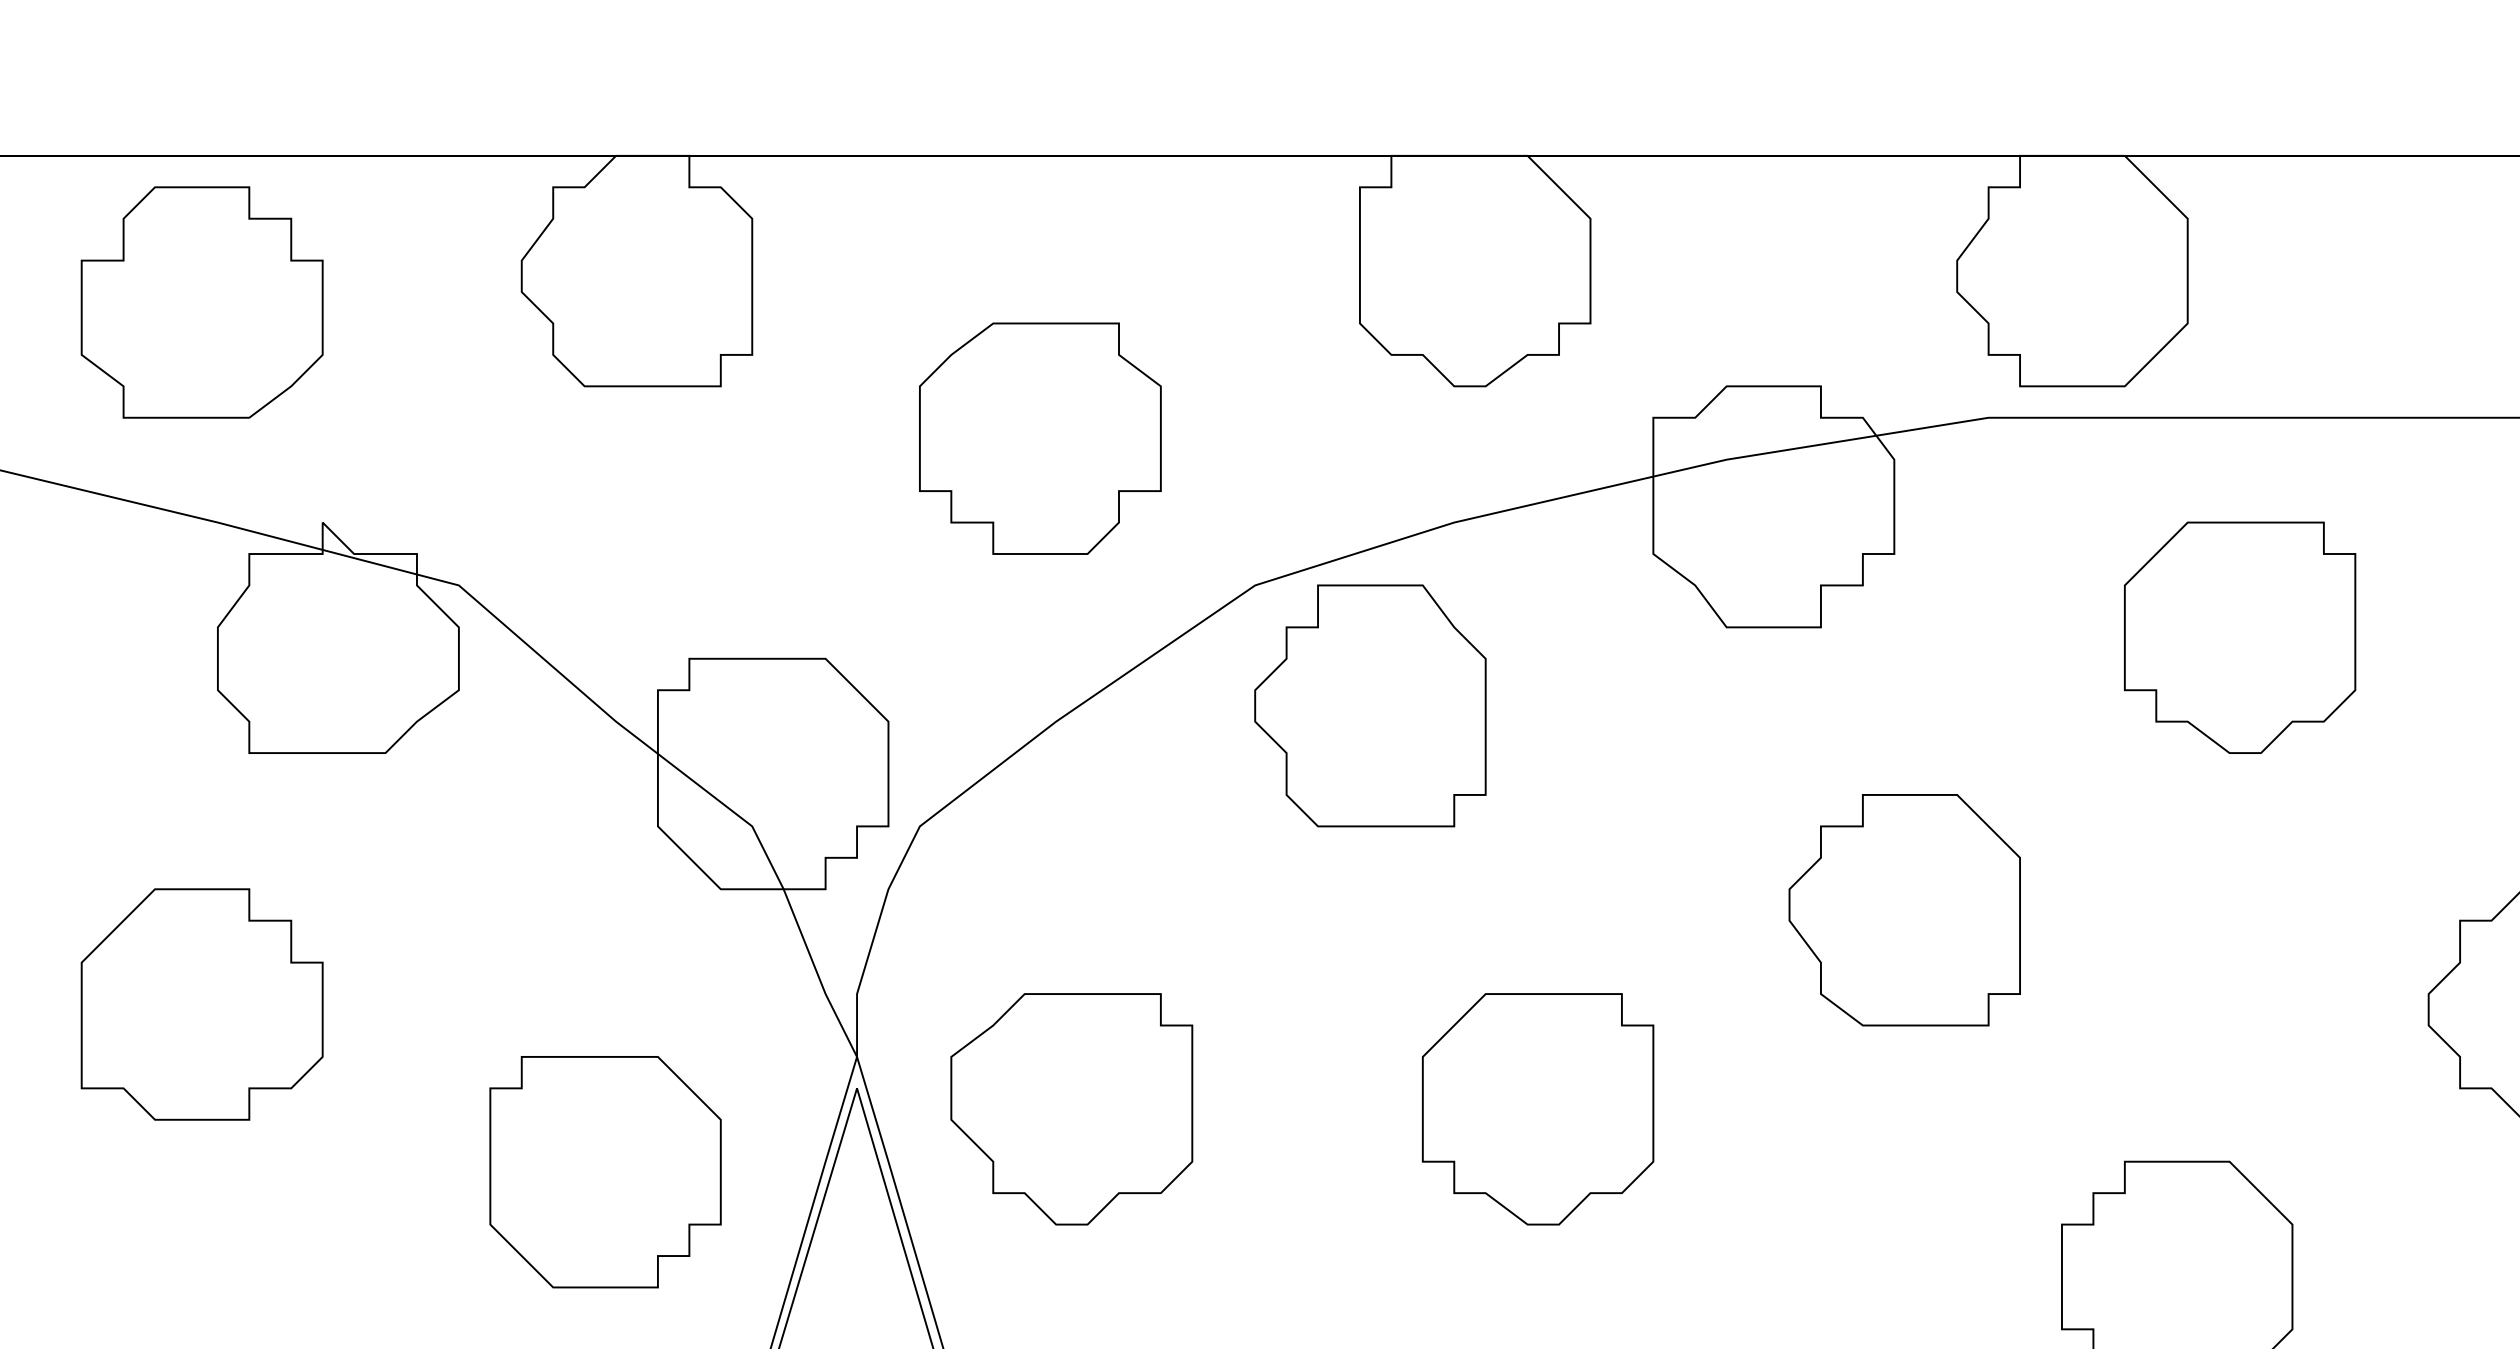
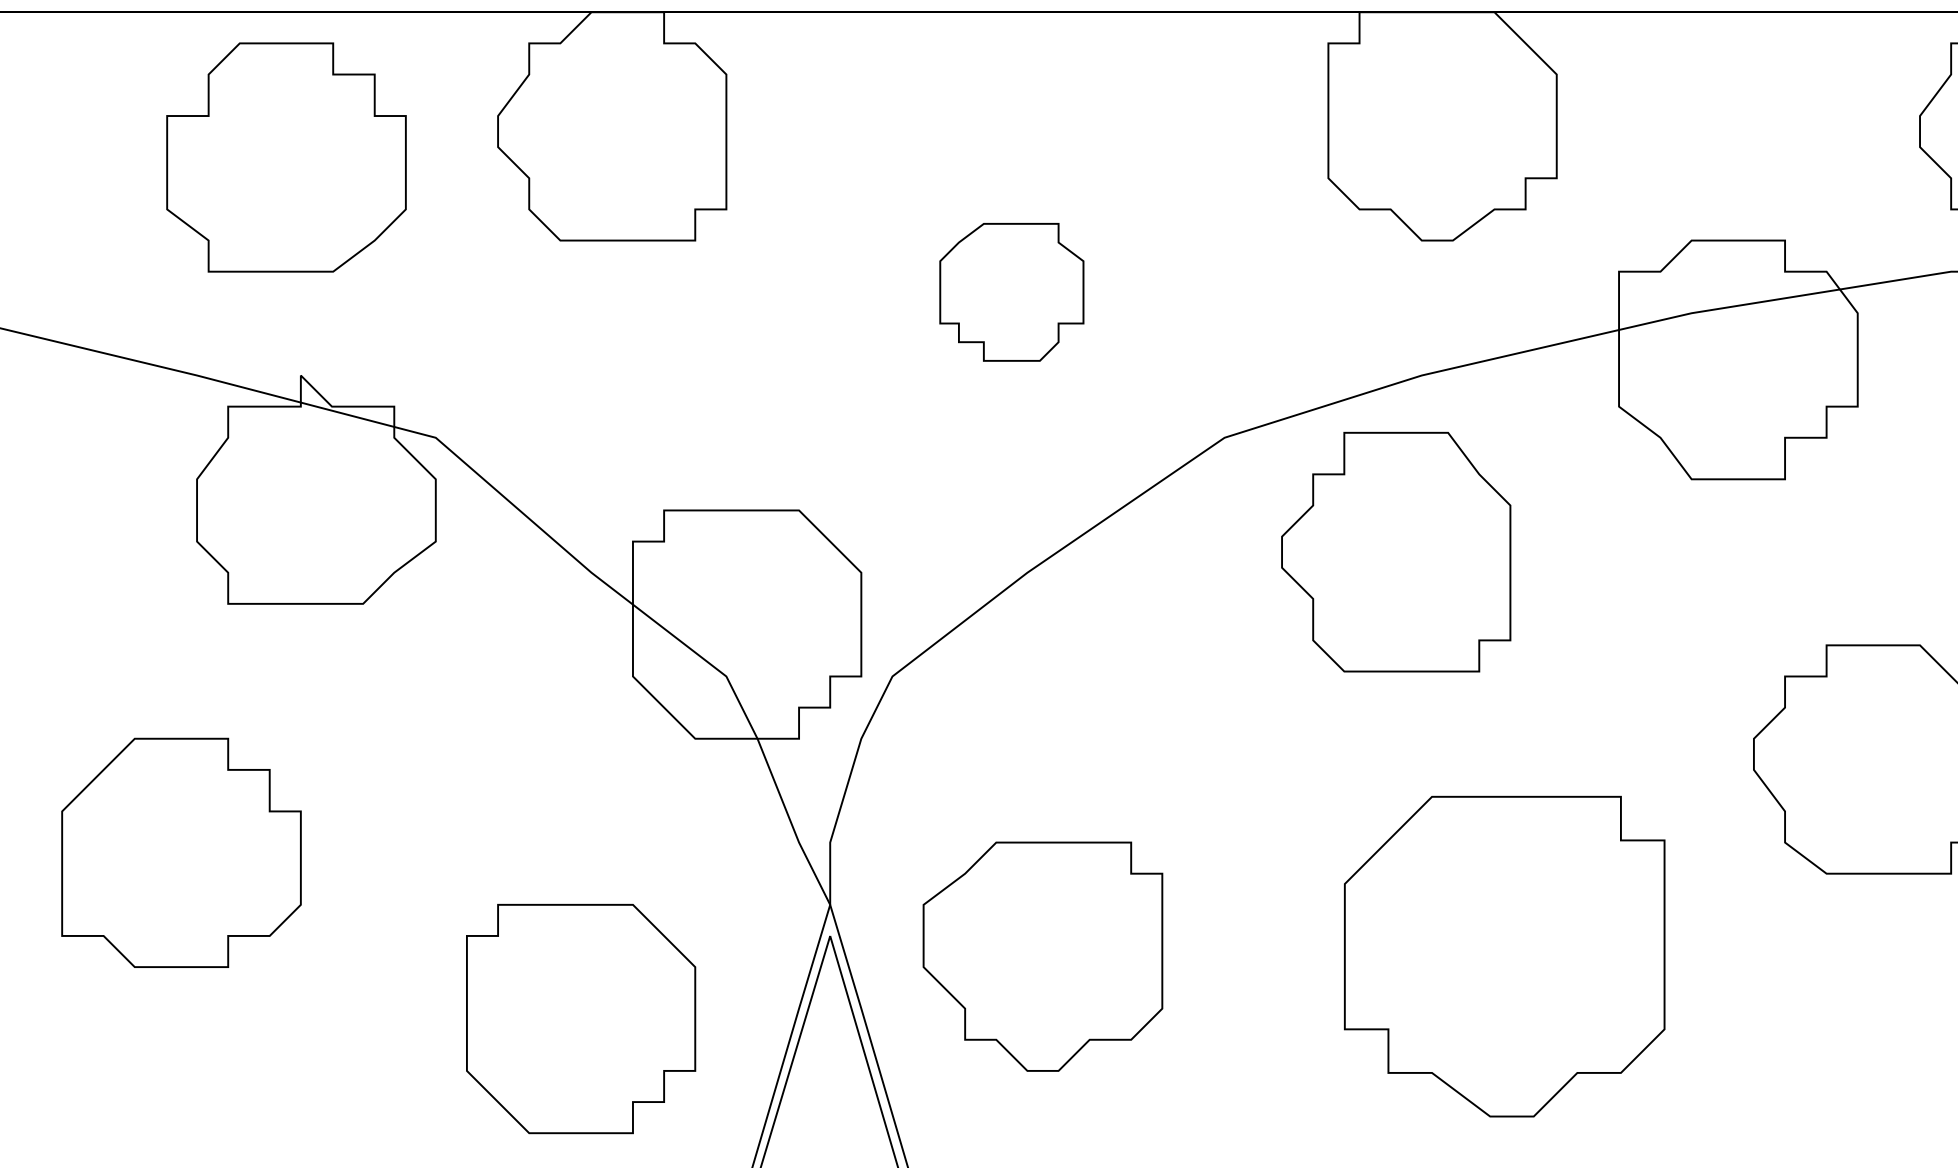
part: (201, 302) -> (285, 157), moved
part: (1040, 438) -> (1011, 292), size x0.6
part: (1370, 705) -> (1396, 551), moved
part: (1538, 1109) -> (1505, 956), size x1.4

